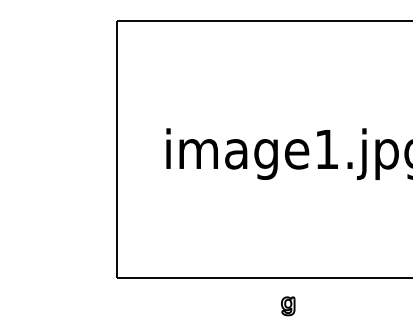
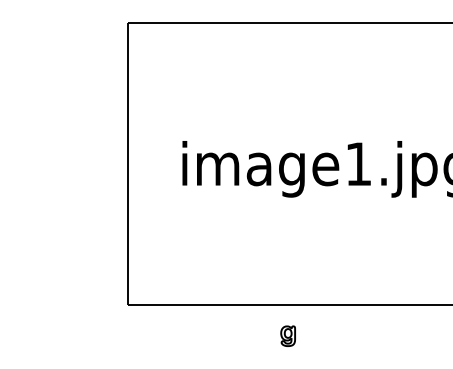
part: (287, 305) -> (287, 335), moved

